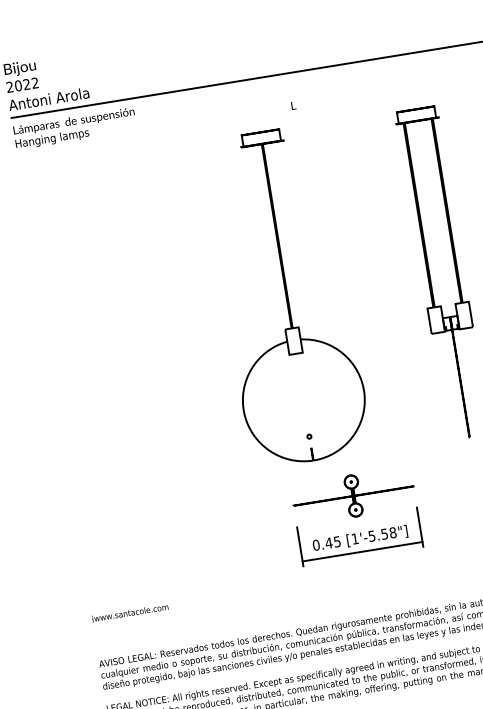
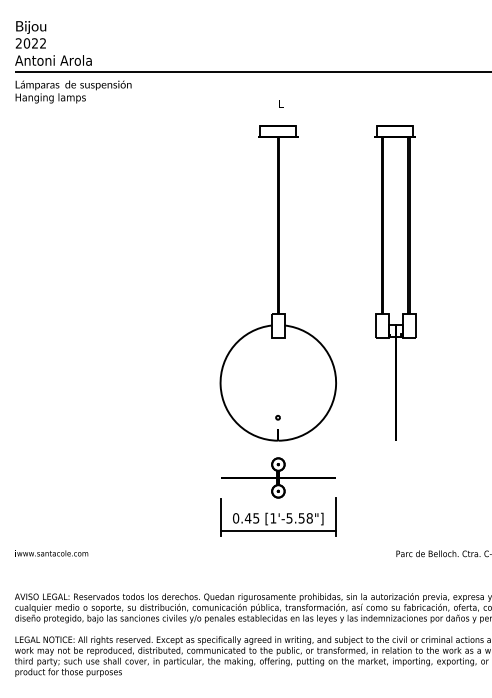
part: (286, 296) -> (277, 283), moved

